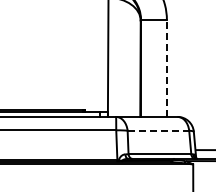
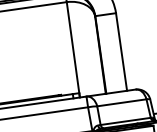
line: (166, 68) -> (121, 52), dashed -> solid
line: (158, 130) -> (121, 102), dashed -> solid

